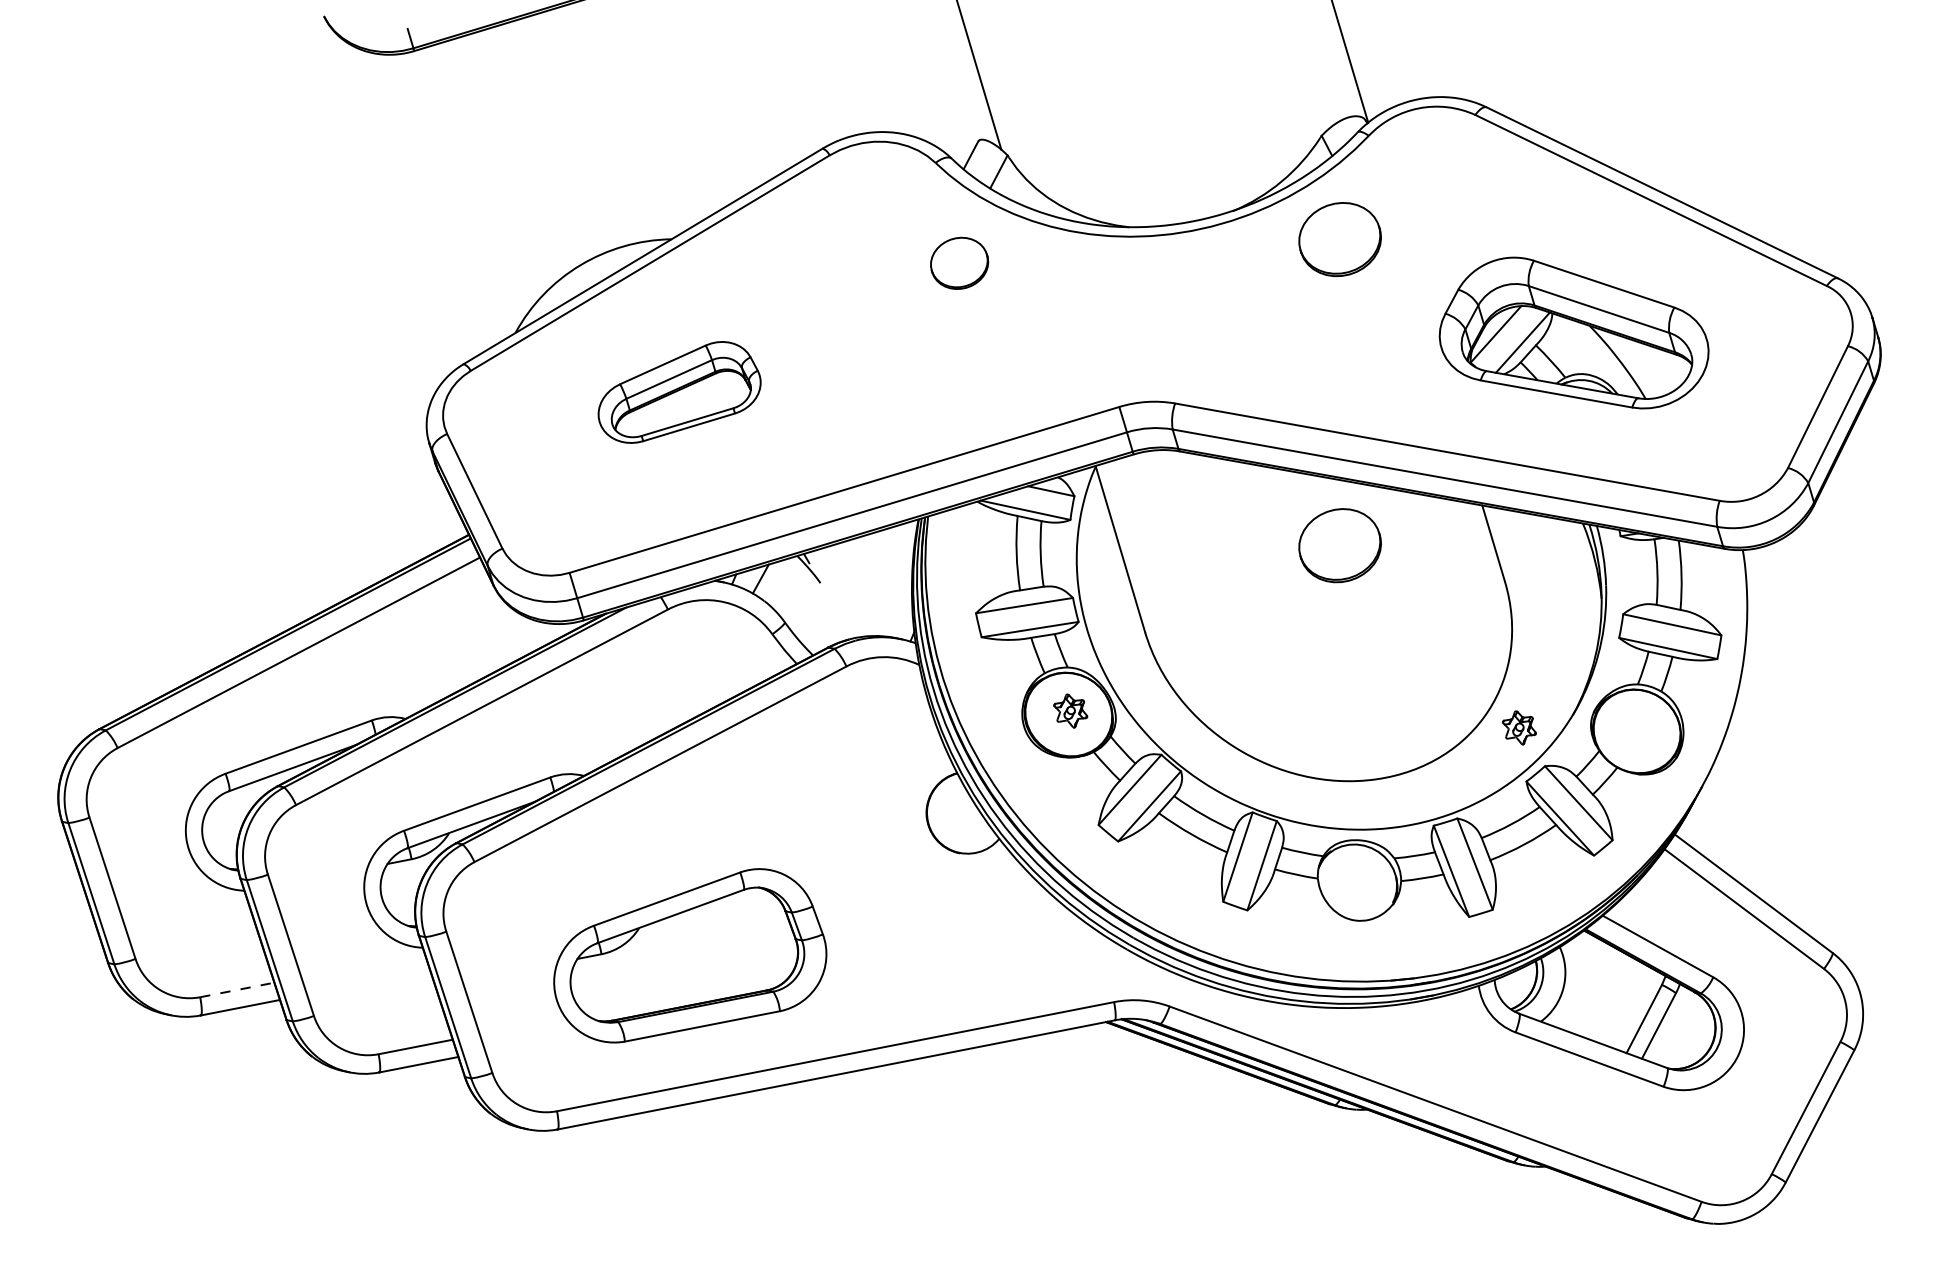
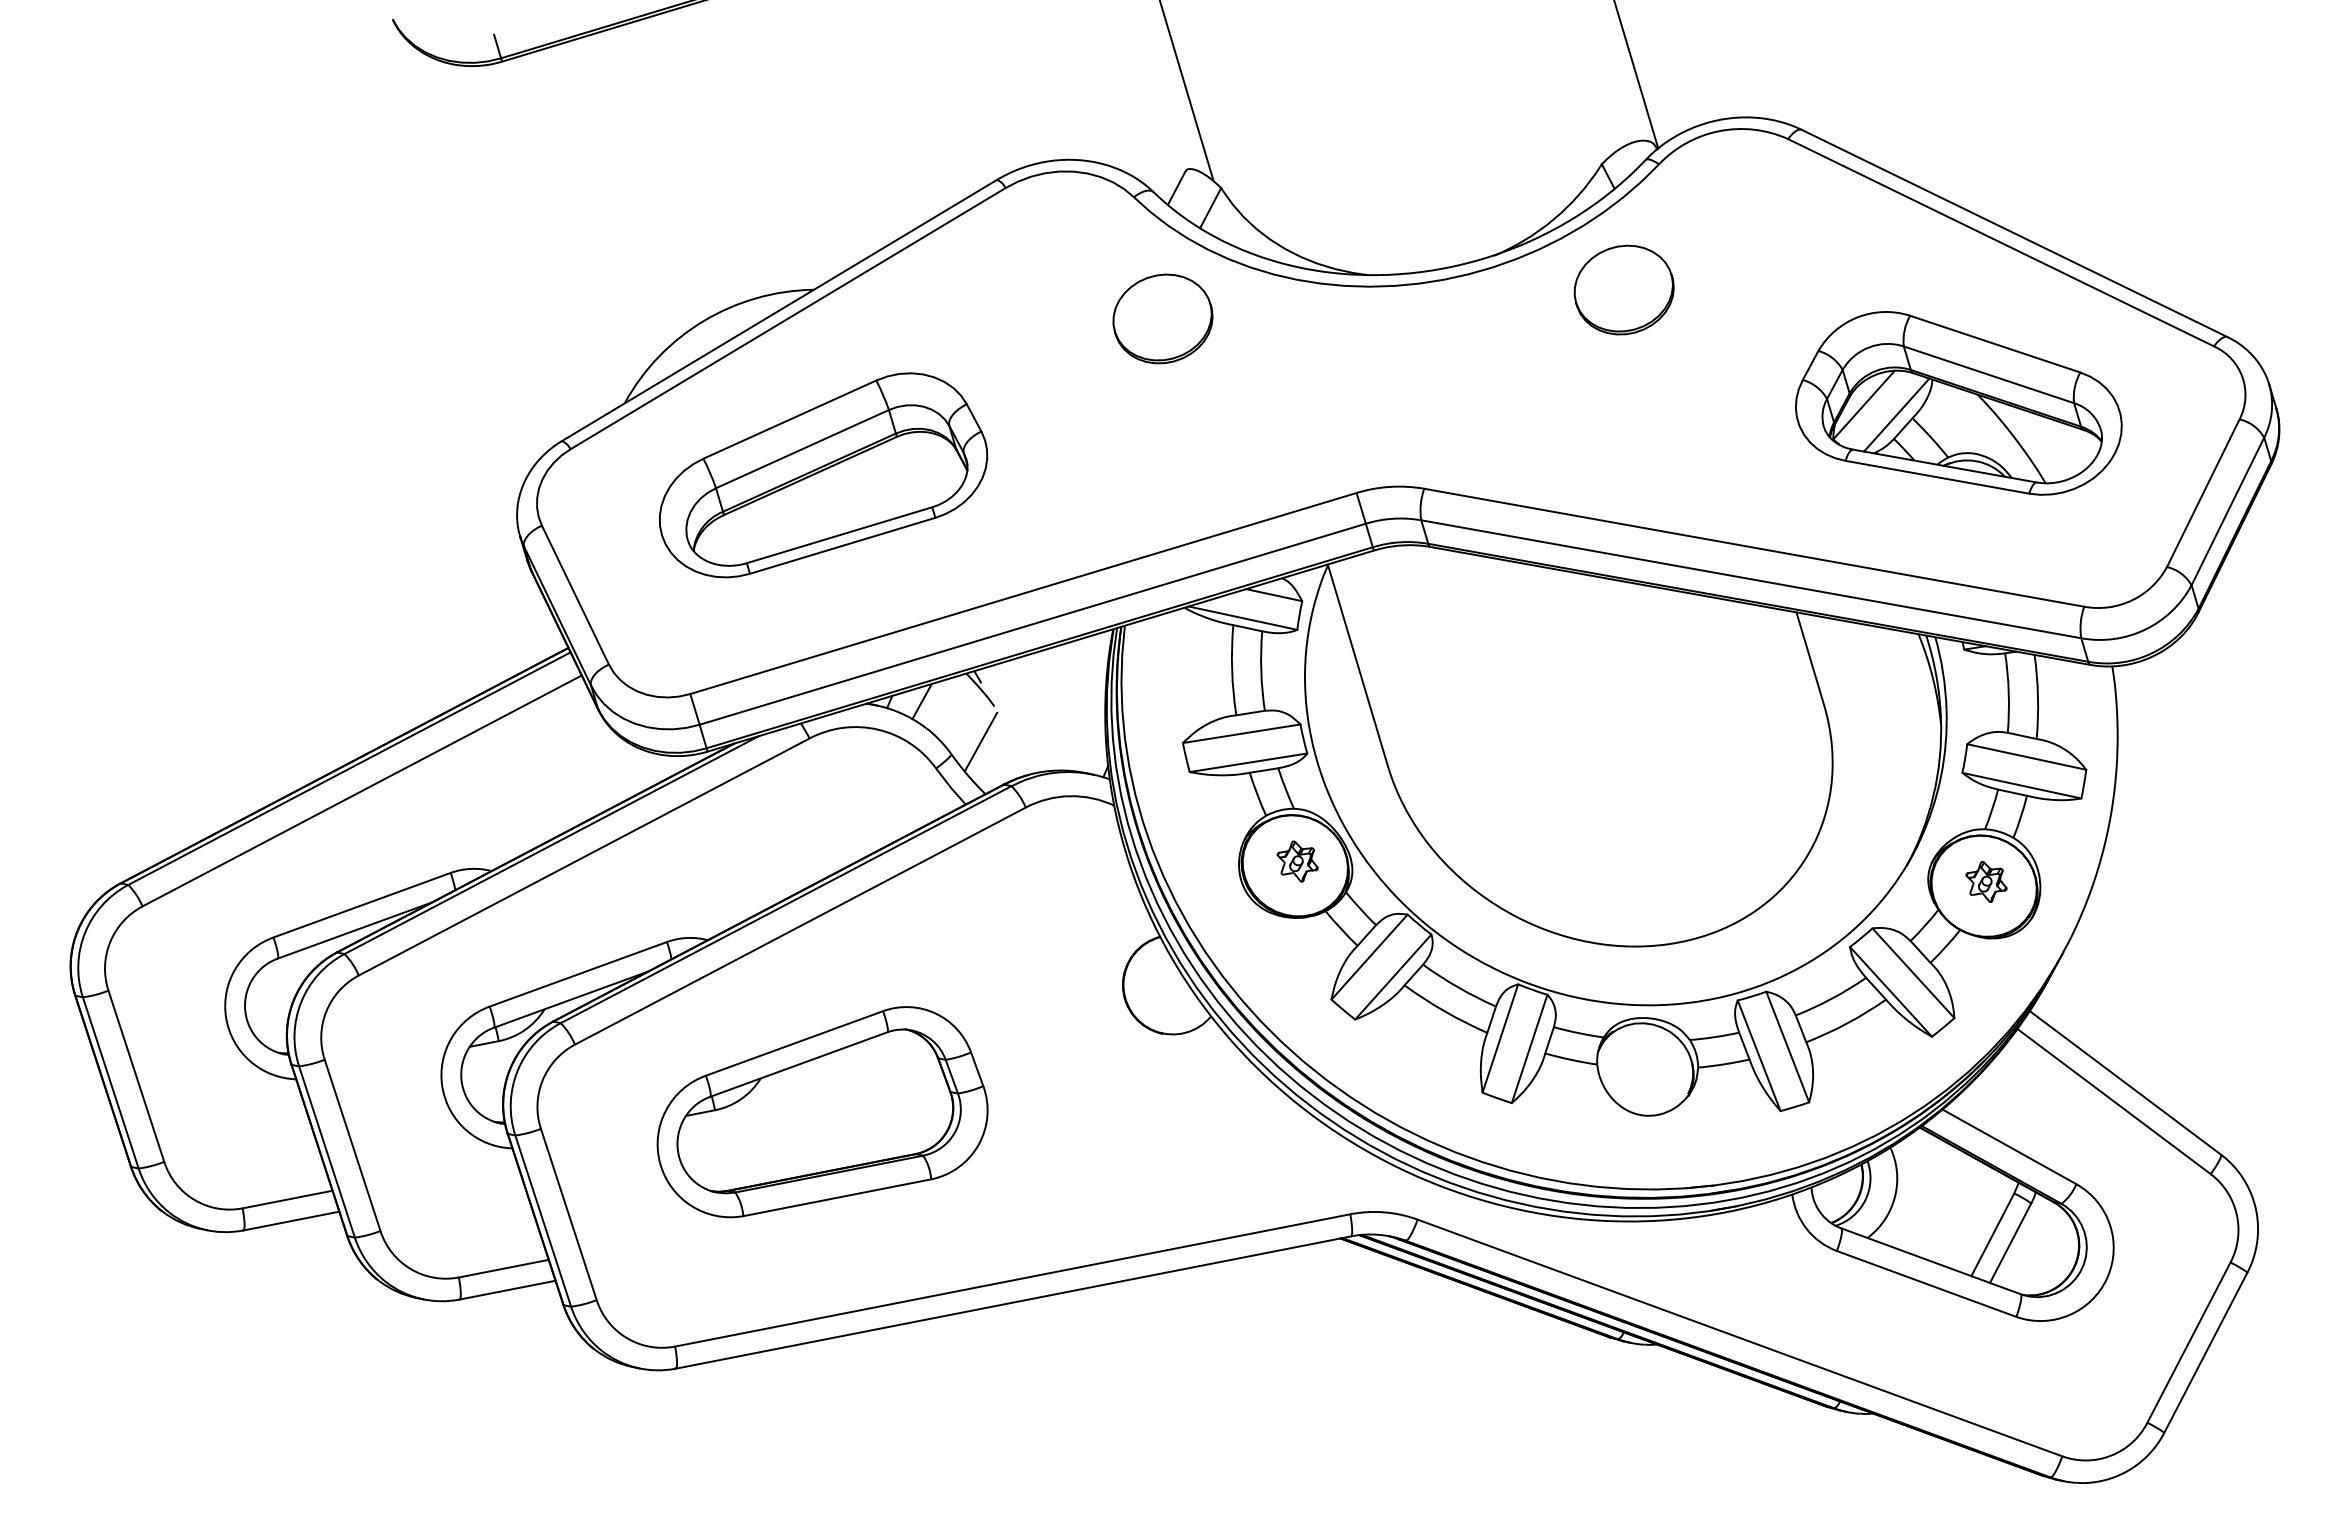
part: (959, 263) -> (1162, 318), size x1.43
part: (1573, 333) -> (1958, 403), moved
part: (679, 392) -> (823, 475), size x1.67
part: (1339, 545) -> (1623, 660), removed
line: (809, 612) -> (980, 741), added
part: (1519, 727) -> (1986, 881), moved
part: (690, 956) -> (822, 1112), moved
line: (237, 989) -> (287, 1199), dashed -> solid

